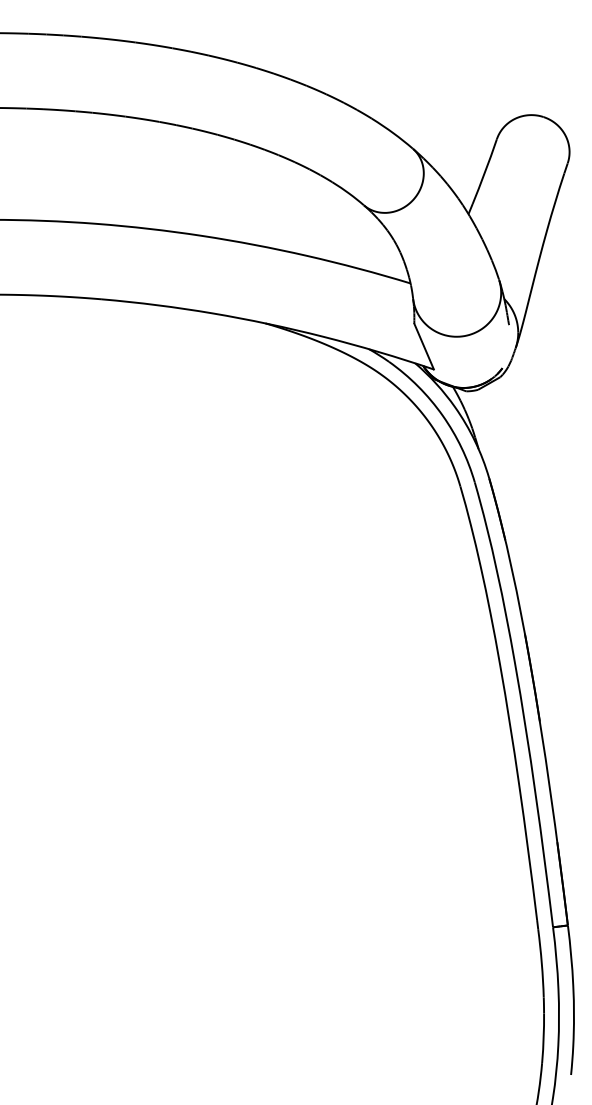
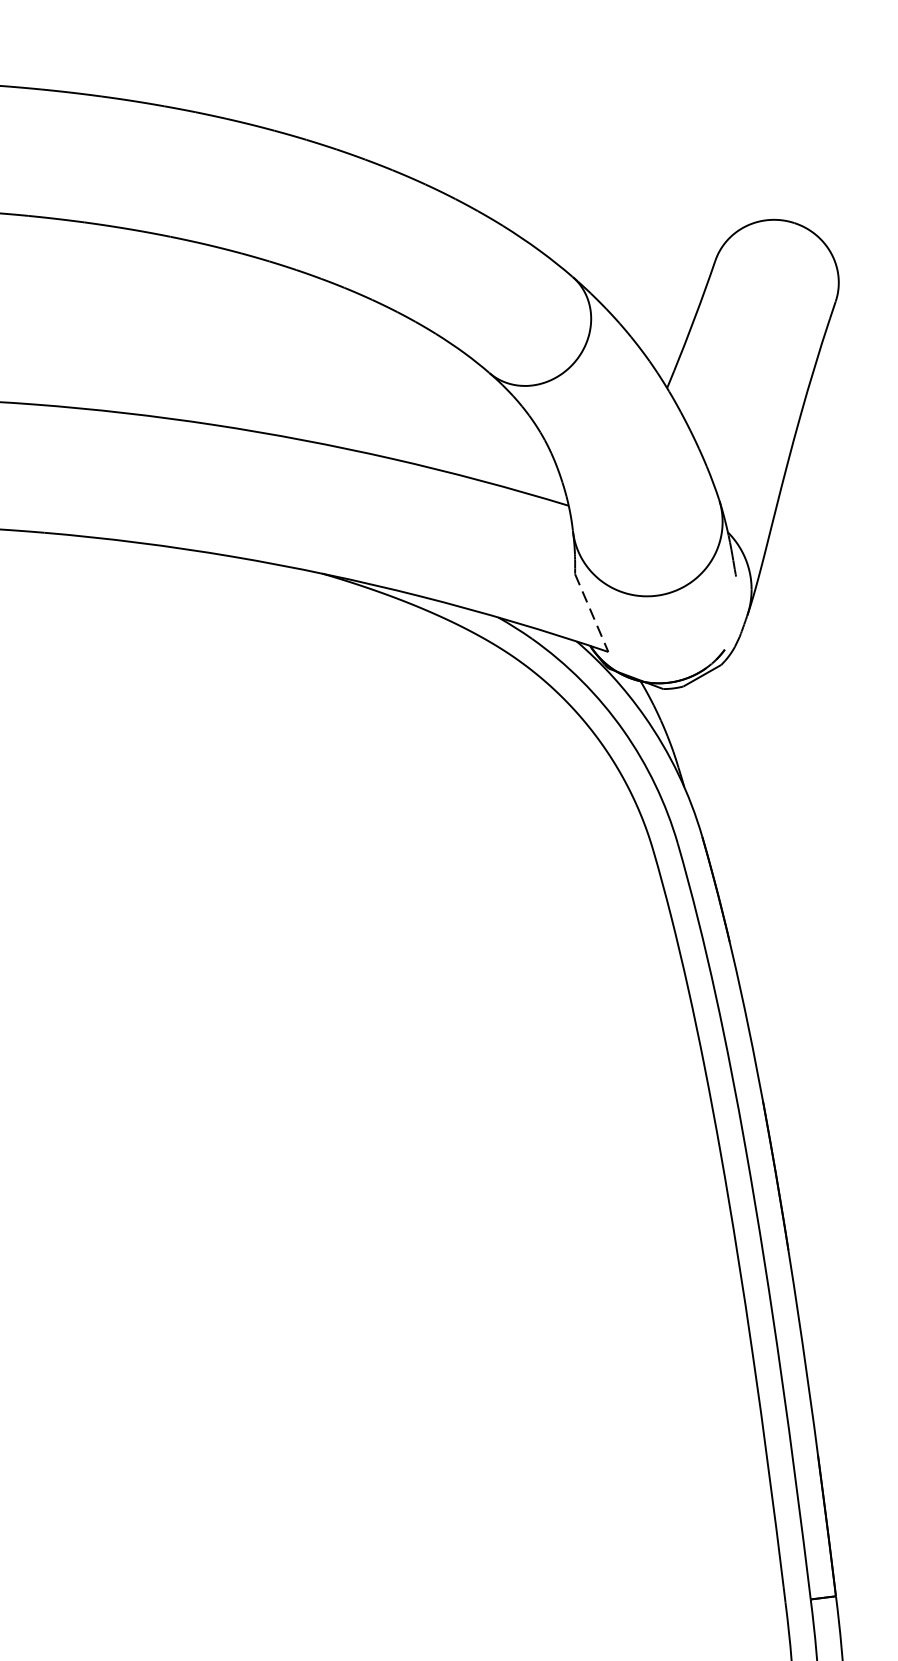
line: (424, 346) -> (592, 612), solid -> dashed

